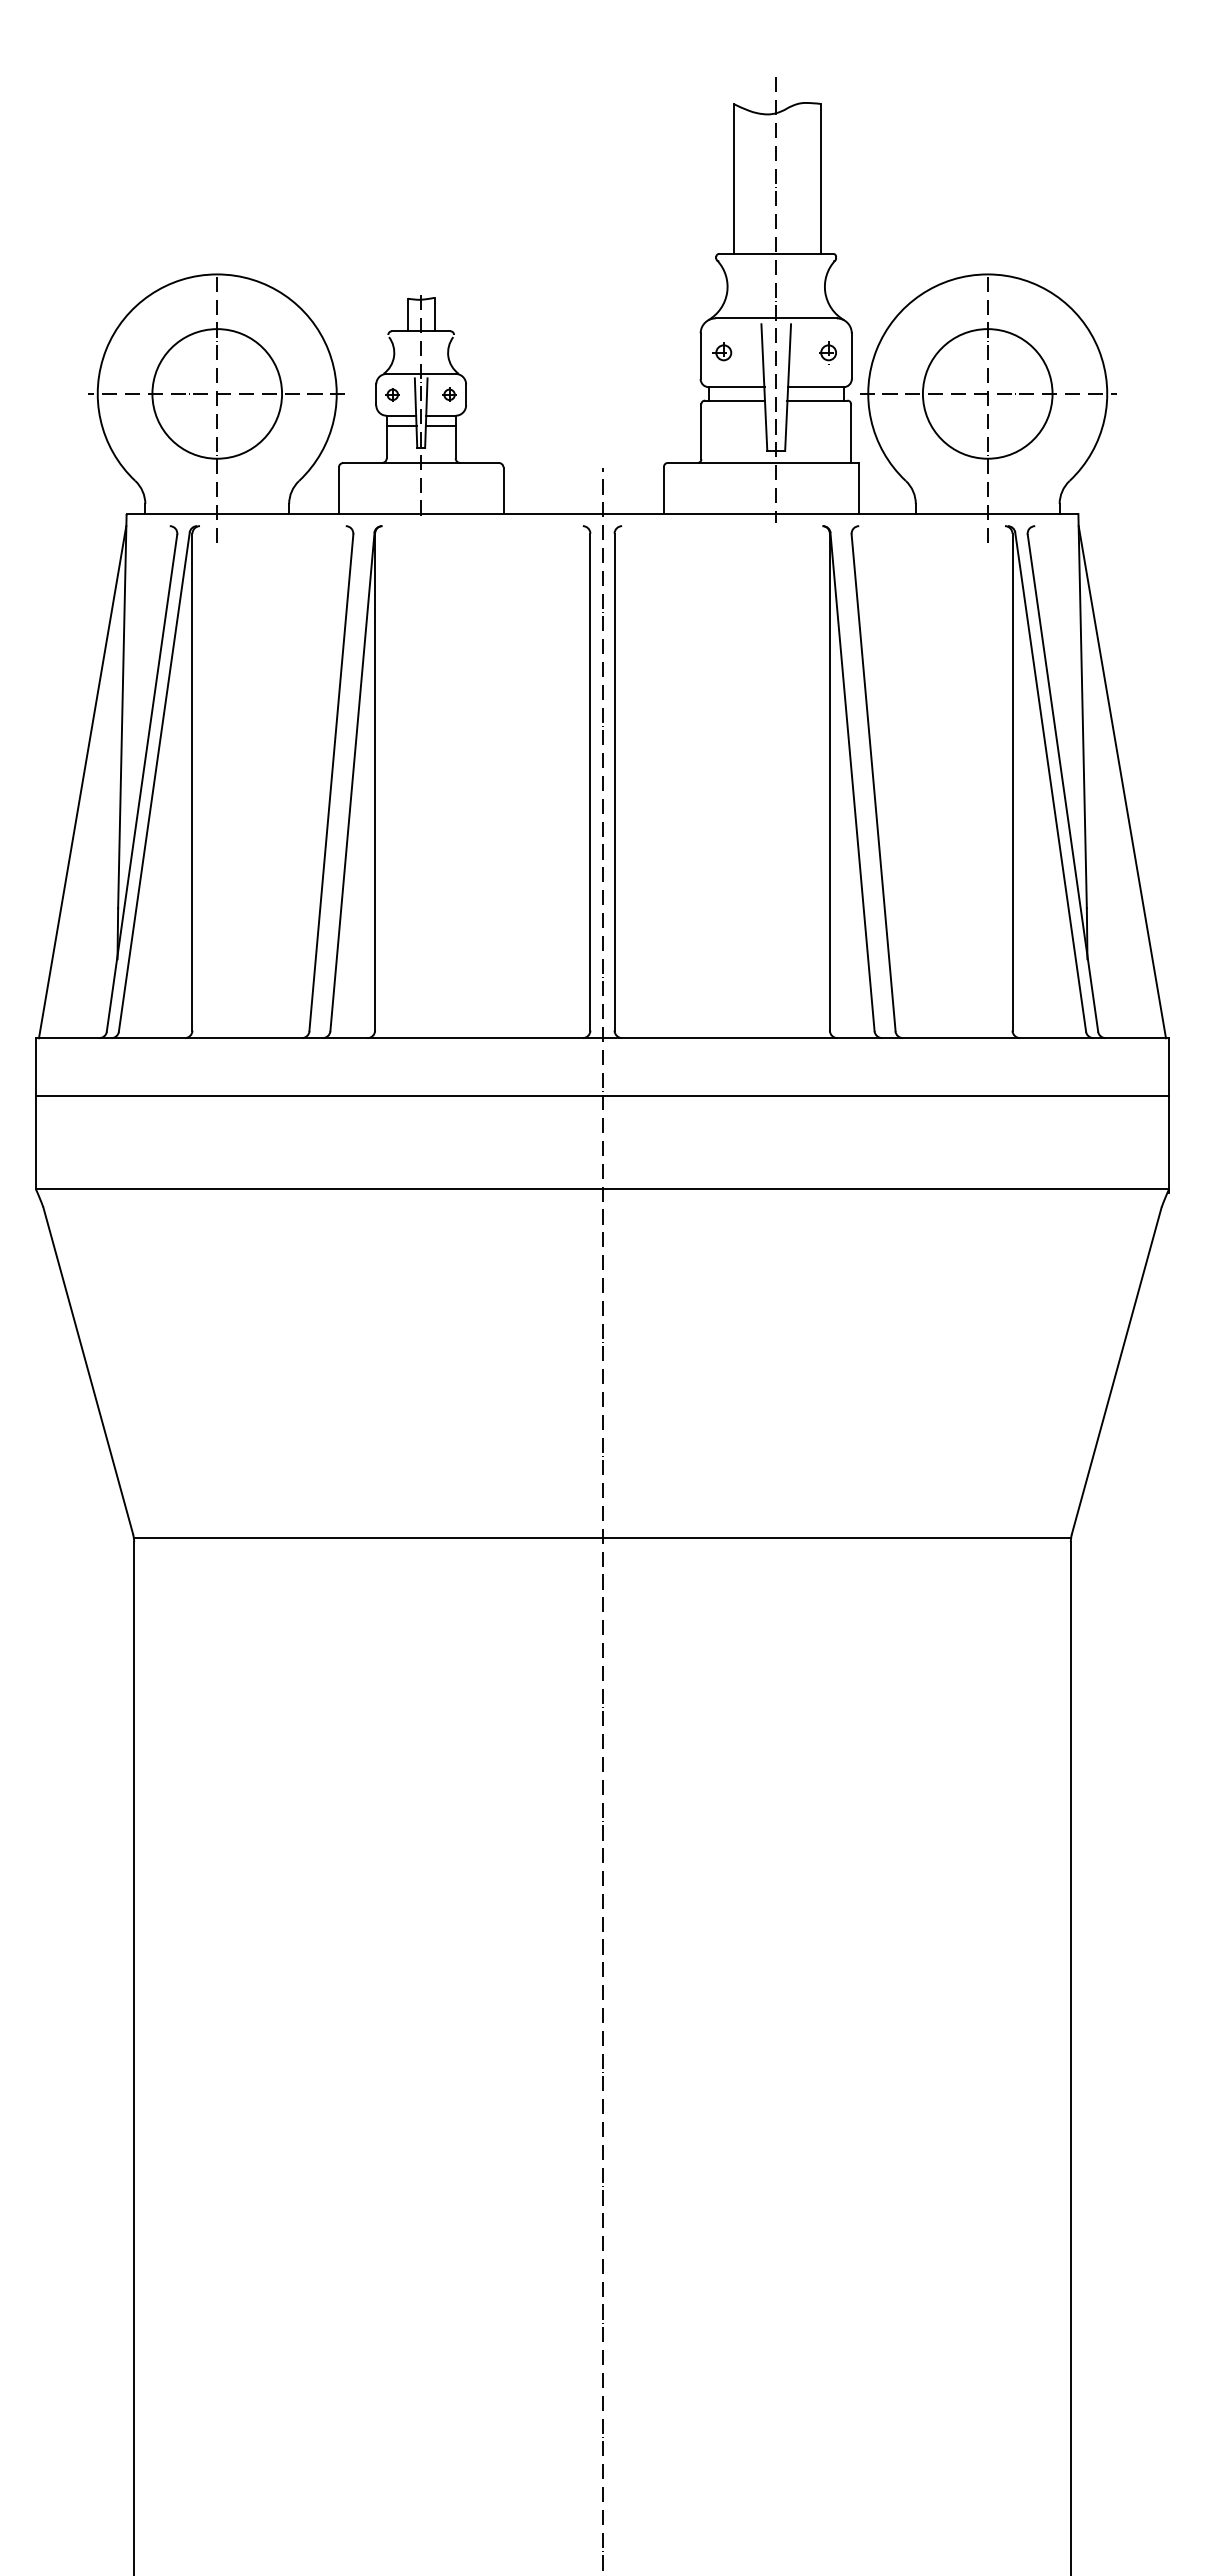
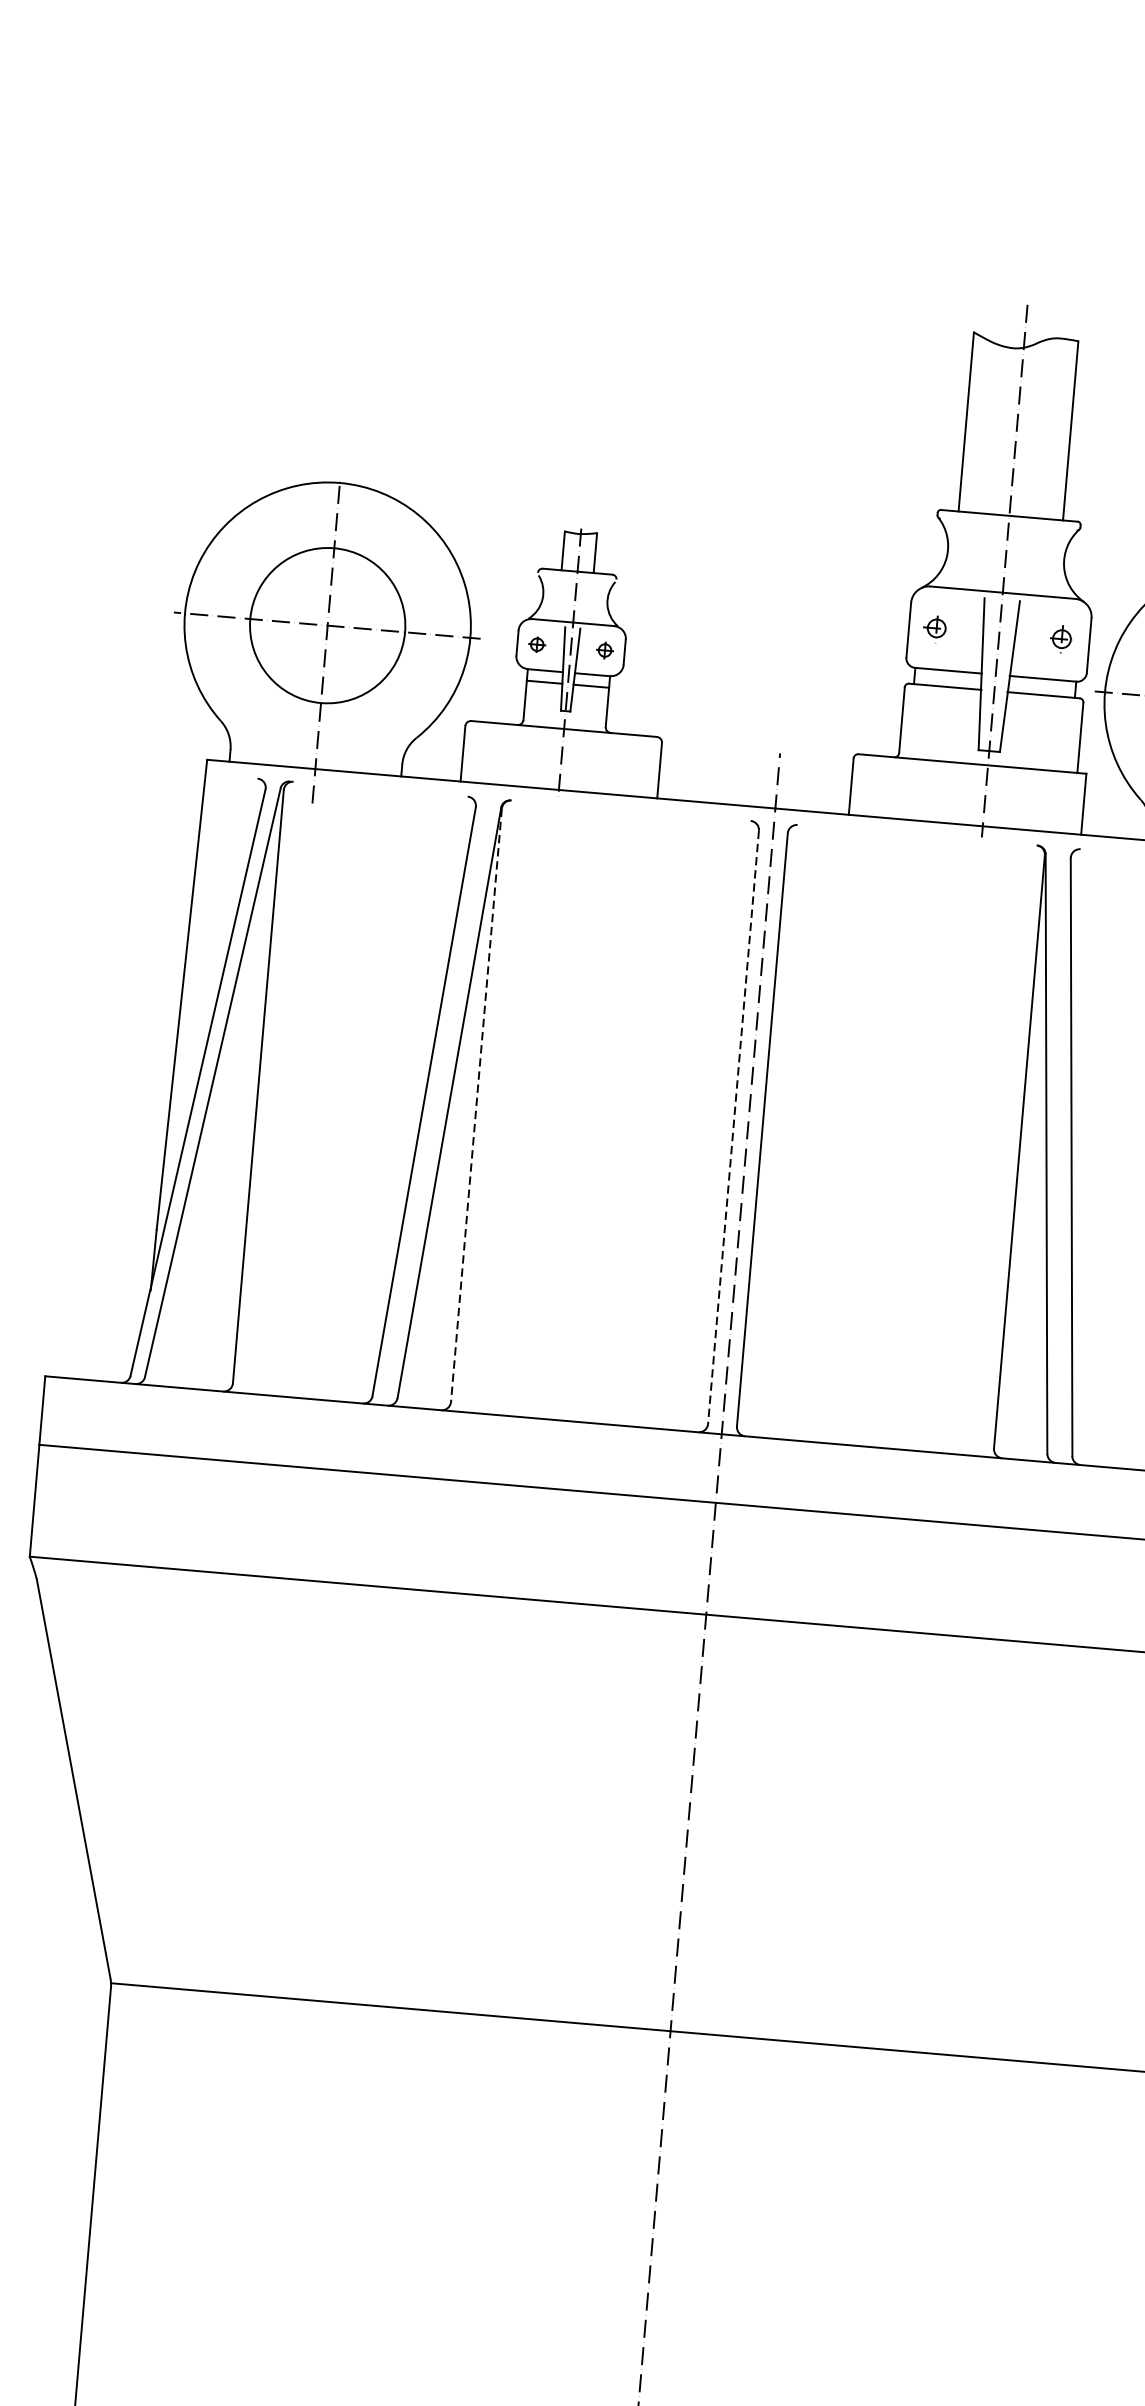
line: (82, 782) -> (127, 1075), removed
line: (375, 782) -> (476, 1105), solid -> dashed
line: (590, 782) -> (733, 1127), solid -> dashed

